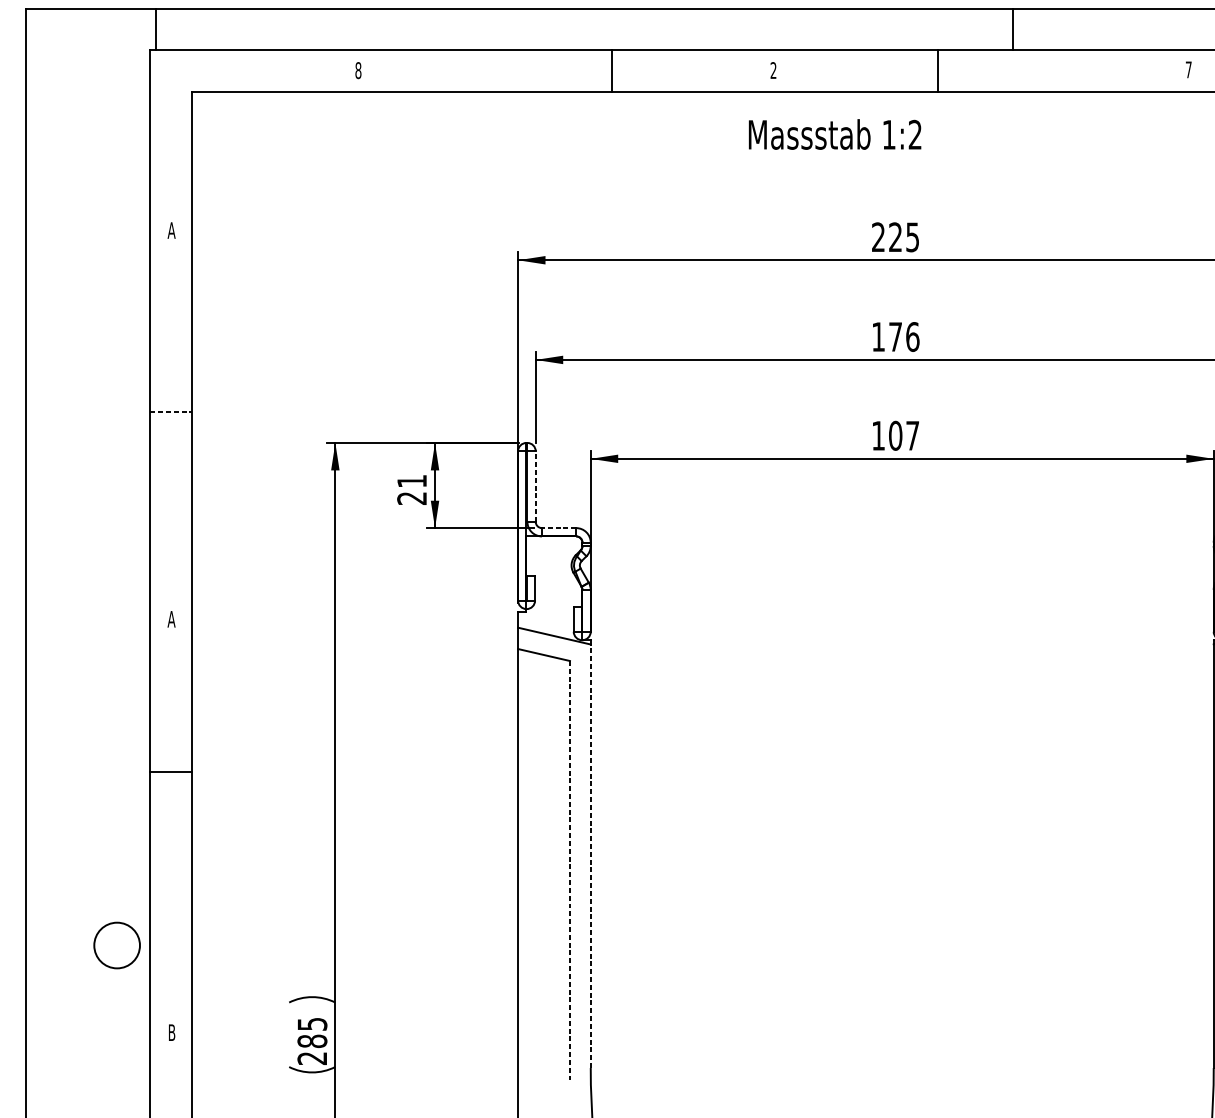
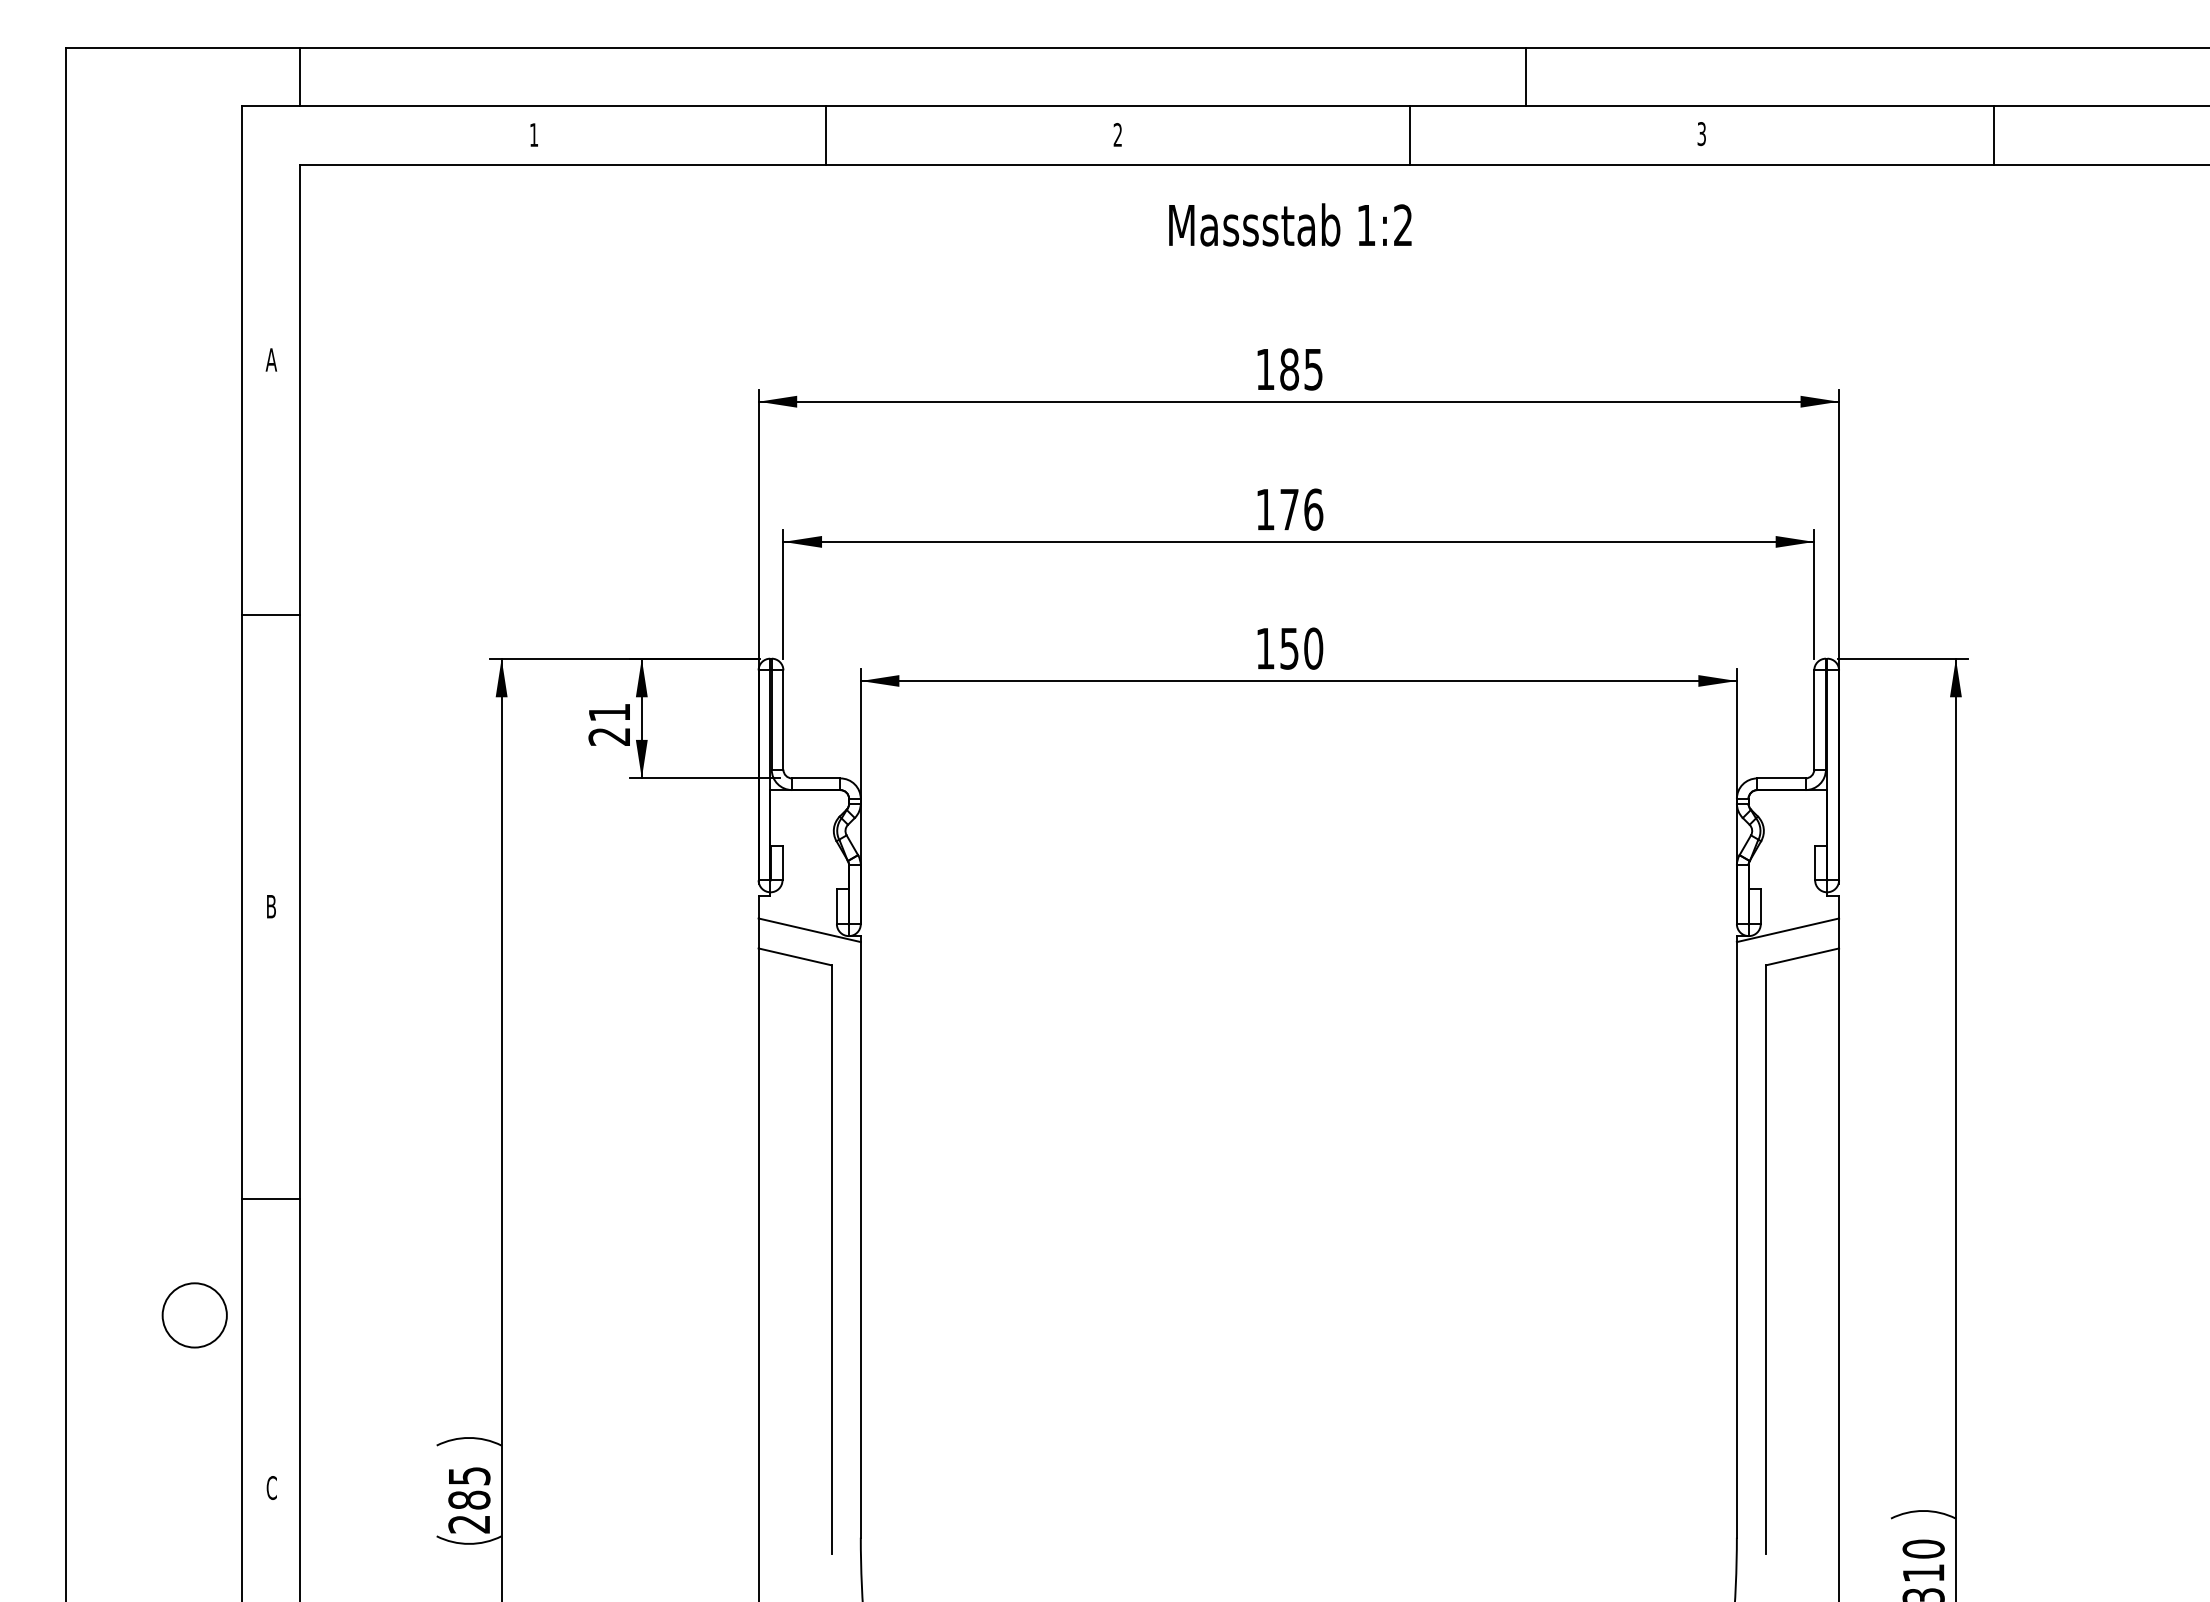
line: (156, 29) -> (299, 77), moved
line: (1012, 29) -> (1526, 77), moved
text: (358, 70) -> (533, 135), 8 -> 1
line: (611, 70) -> (825, 135), moved
line: (937, 70) -> (1409, 135), moved
text: (1188, 70) -> (1701, 134), 7 -> 3
text: (835, 134) -> (1290, 224), moved
text: (887, 237) -> (1277, 369), 225 -> 185
line: (171, 411) -> (271, 614), dashed -> solid
text: (904, 435) -> (1301, 648), 107 -> 150
line: (535, 486) -> (783, 720), dashed -> solid
line: (558, 528) -> (815, 778), dashed -> solid
text: (170, 619) -> (270, 906), A -> B
line: (170, 772) -> (270, 1198), moved
line: (590, 855) -> (860, 1239), dashed -> solid
line: (569, 870) -> (831, 1260), dashed -> solid
circle: (116, 945) -> (194, 1315), moved
text: (171, 1032) -> (271, 1487), B -> C

